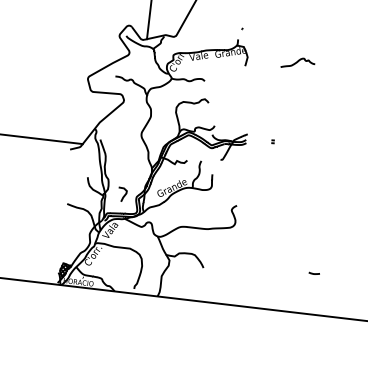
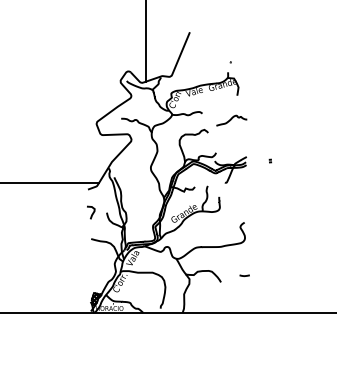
curve: (297, 63) -> (231, 120), moved
curve: (124, 194) -> (92, 212), moved
curve: (314, 273) -> (244, 275), moved

